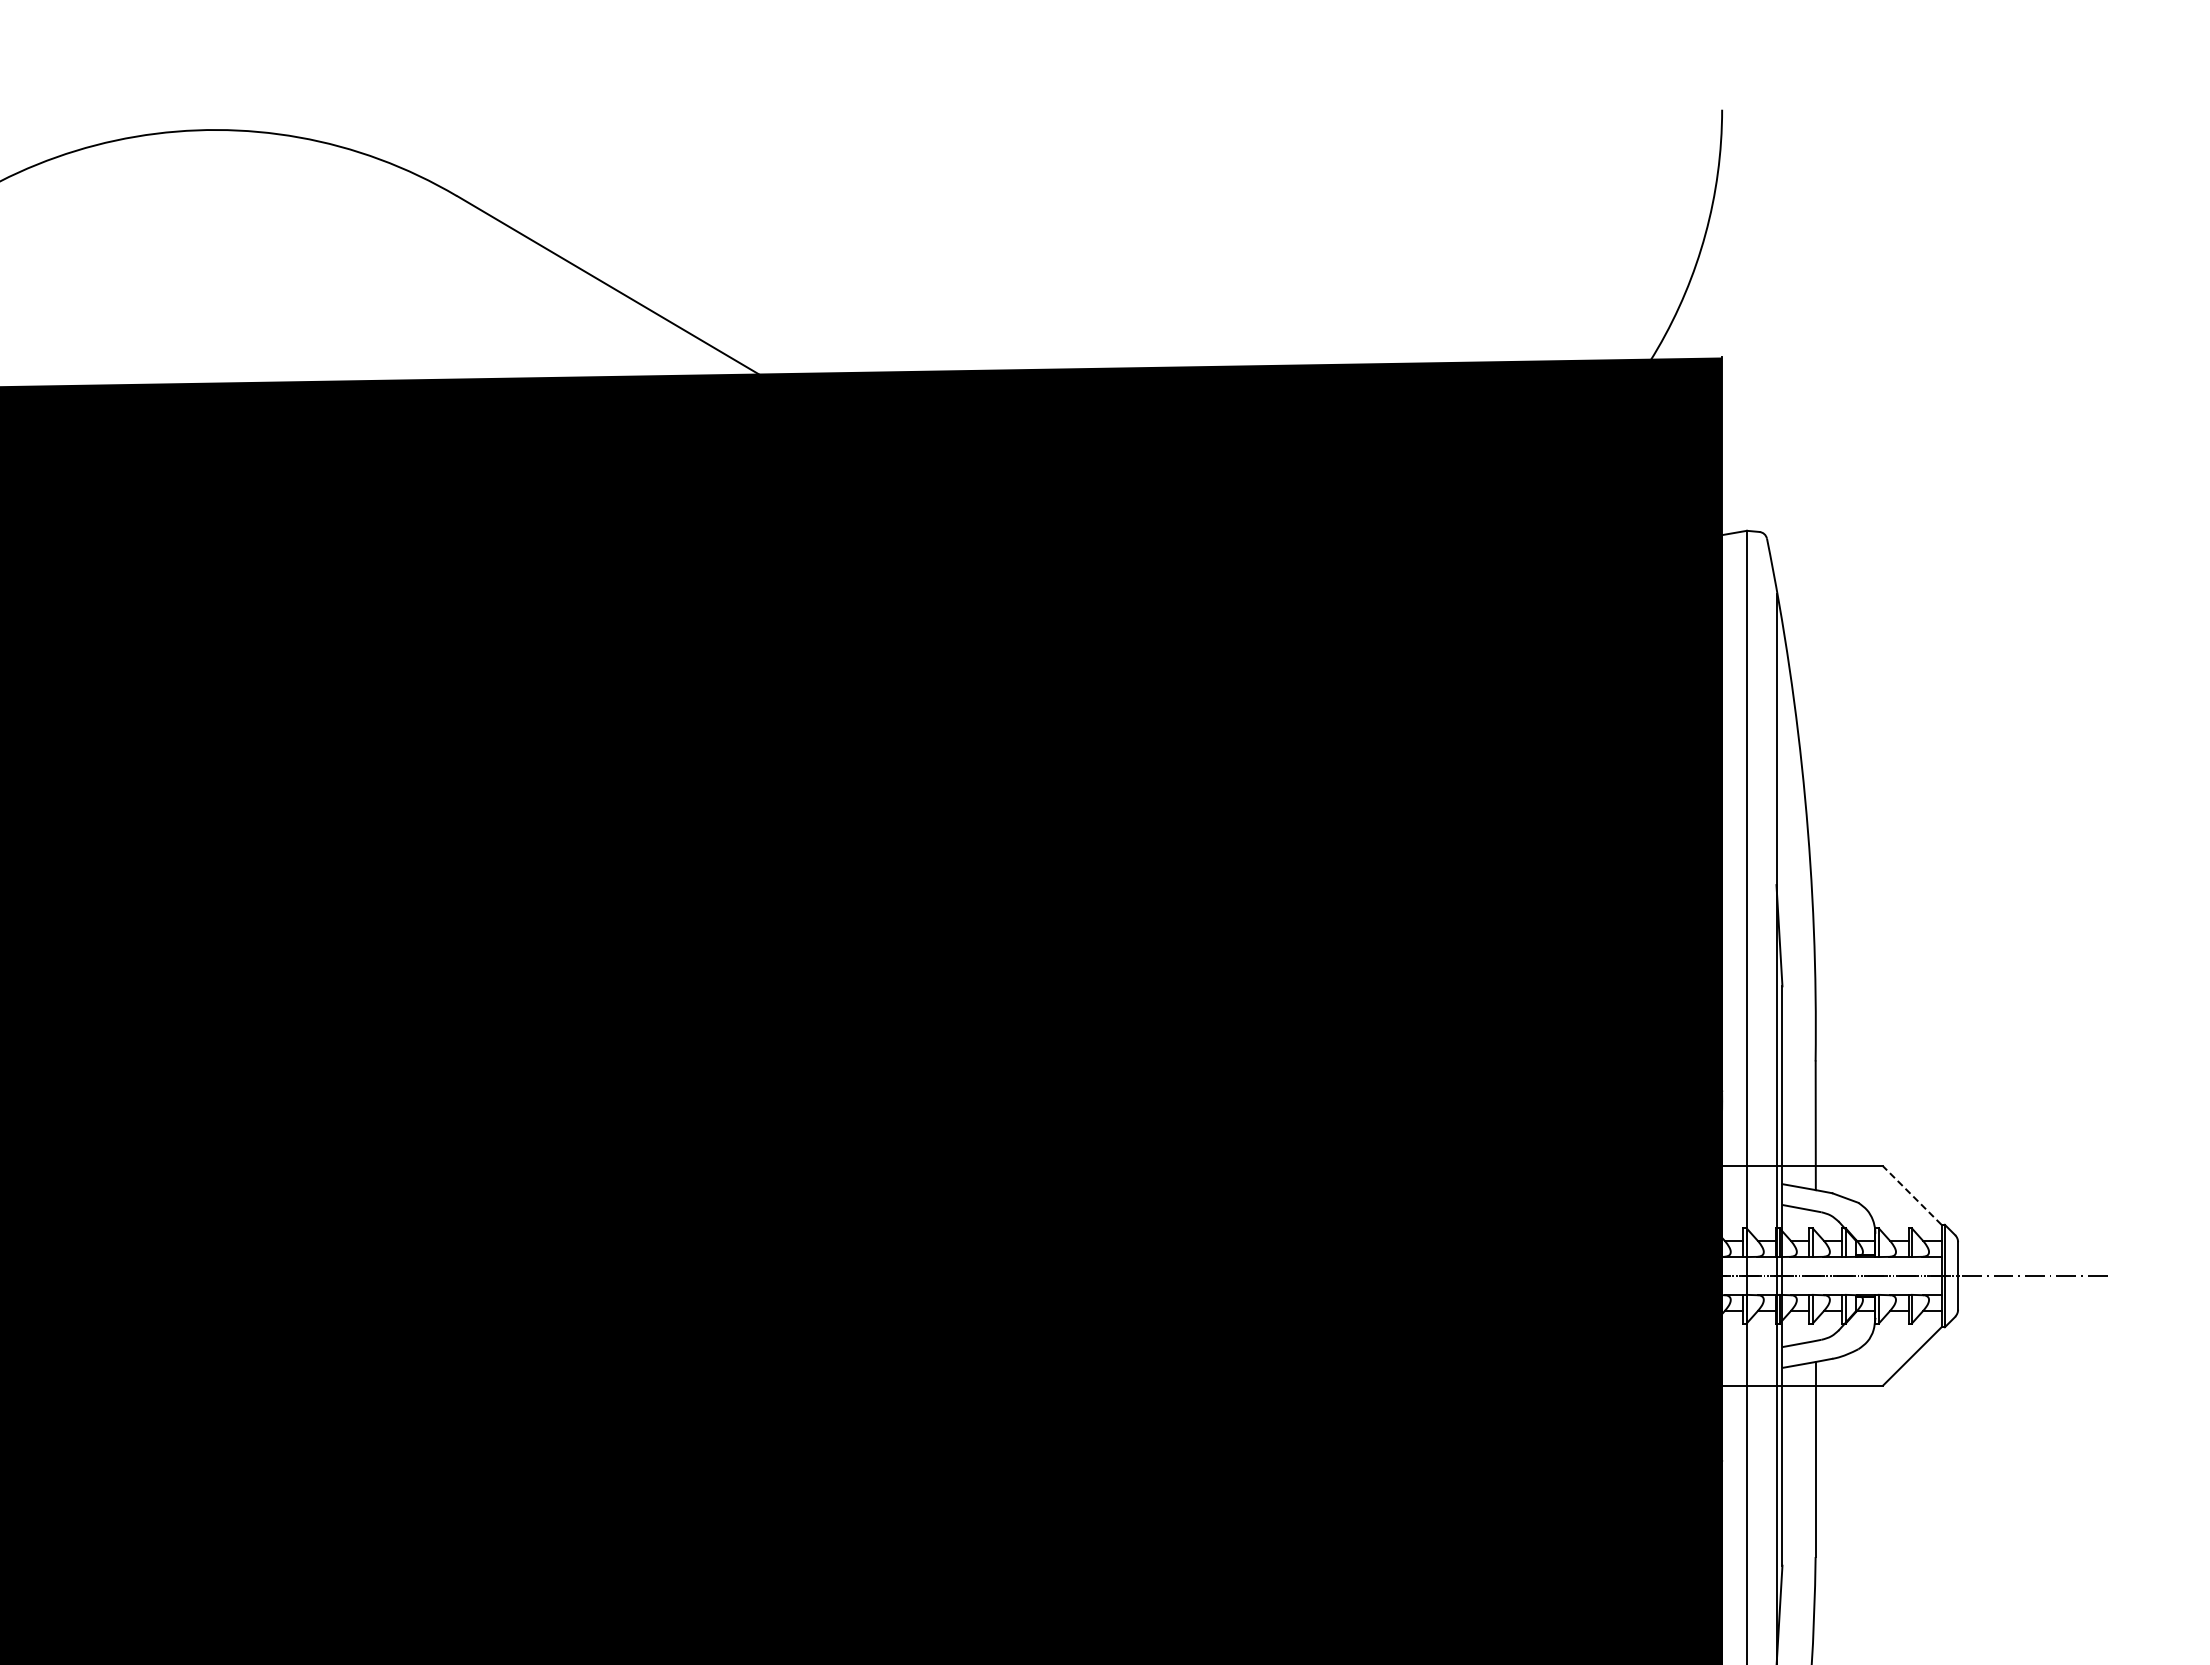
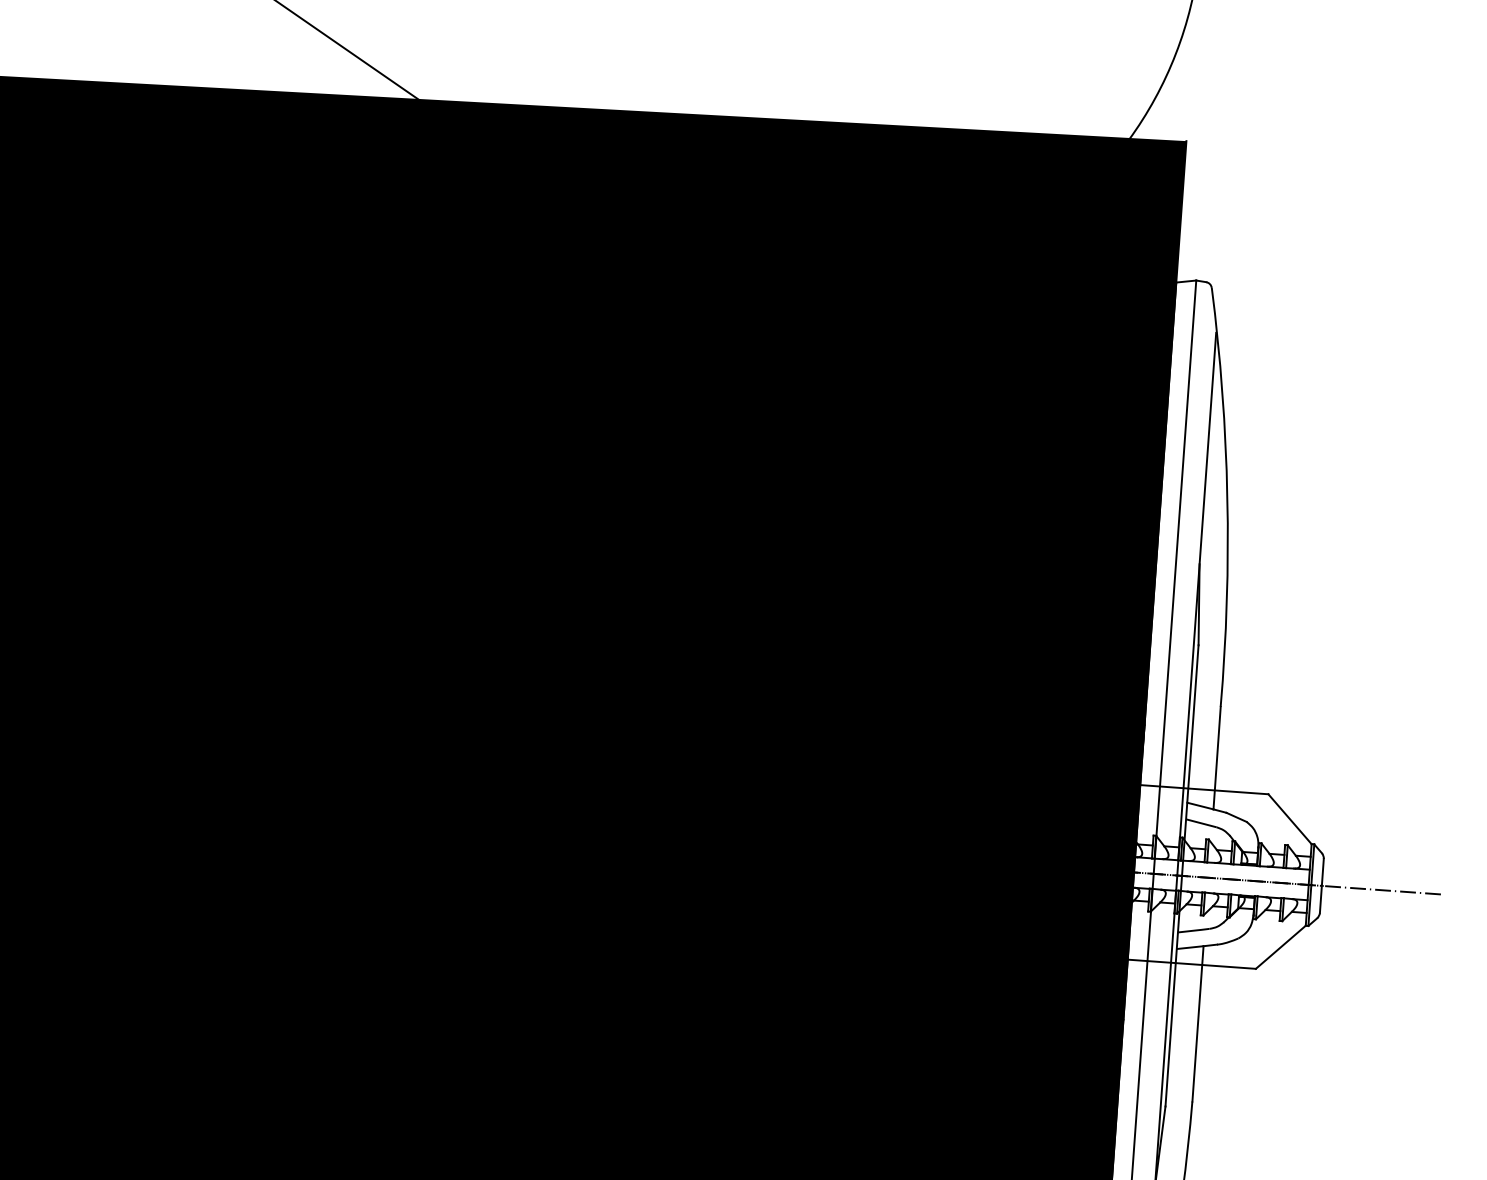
line: (1911, 1195) -> (1289, 819), dashed -> solid

